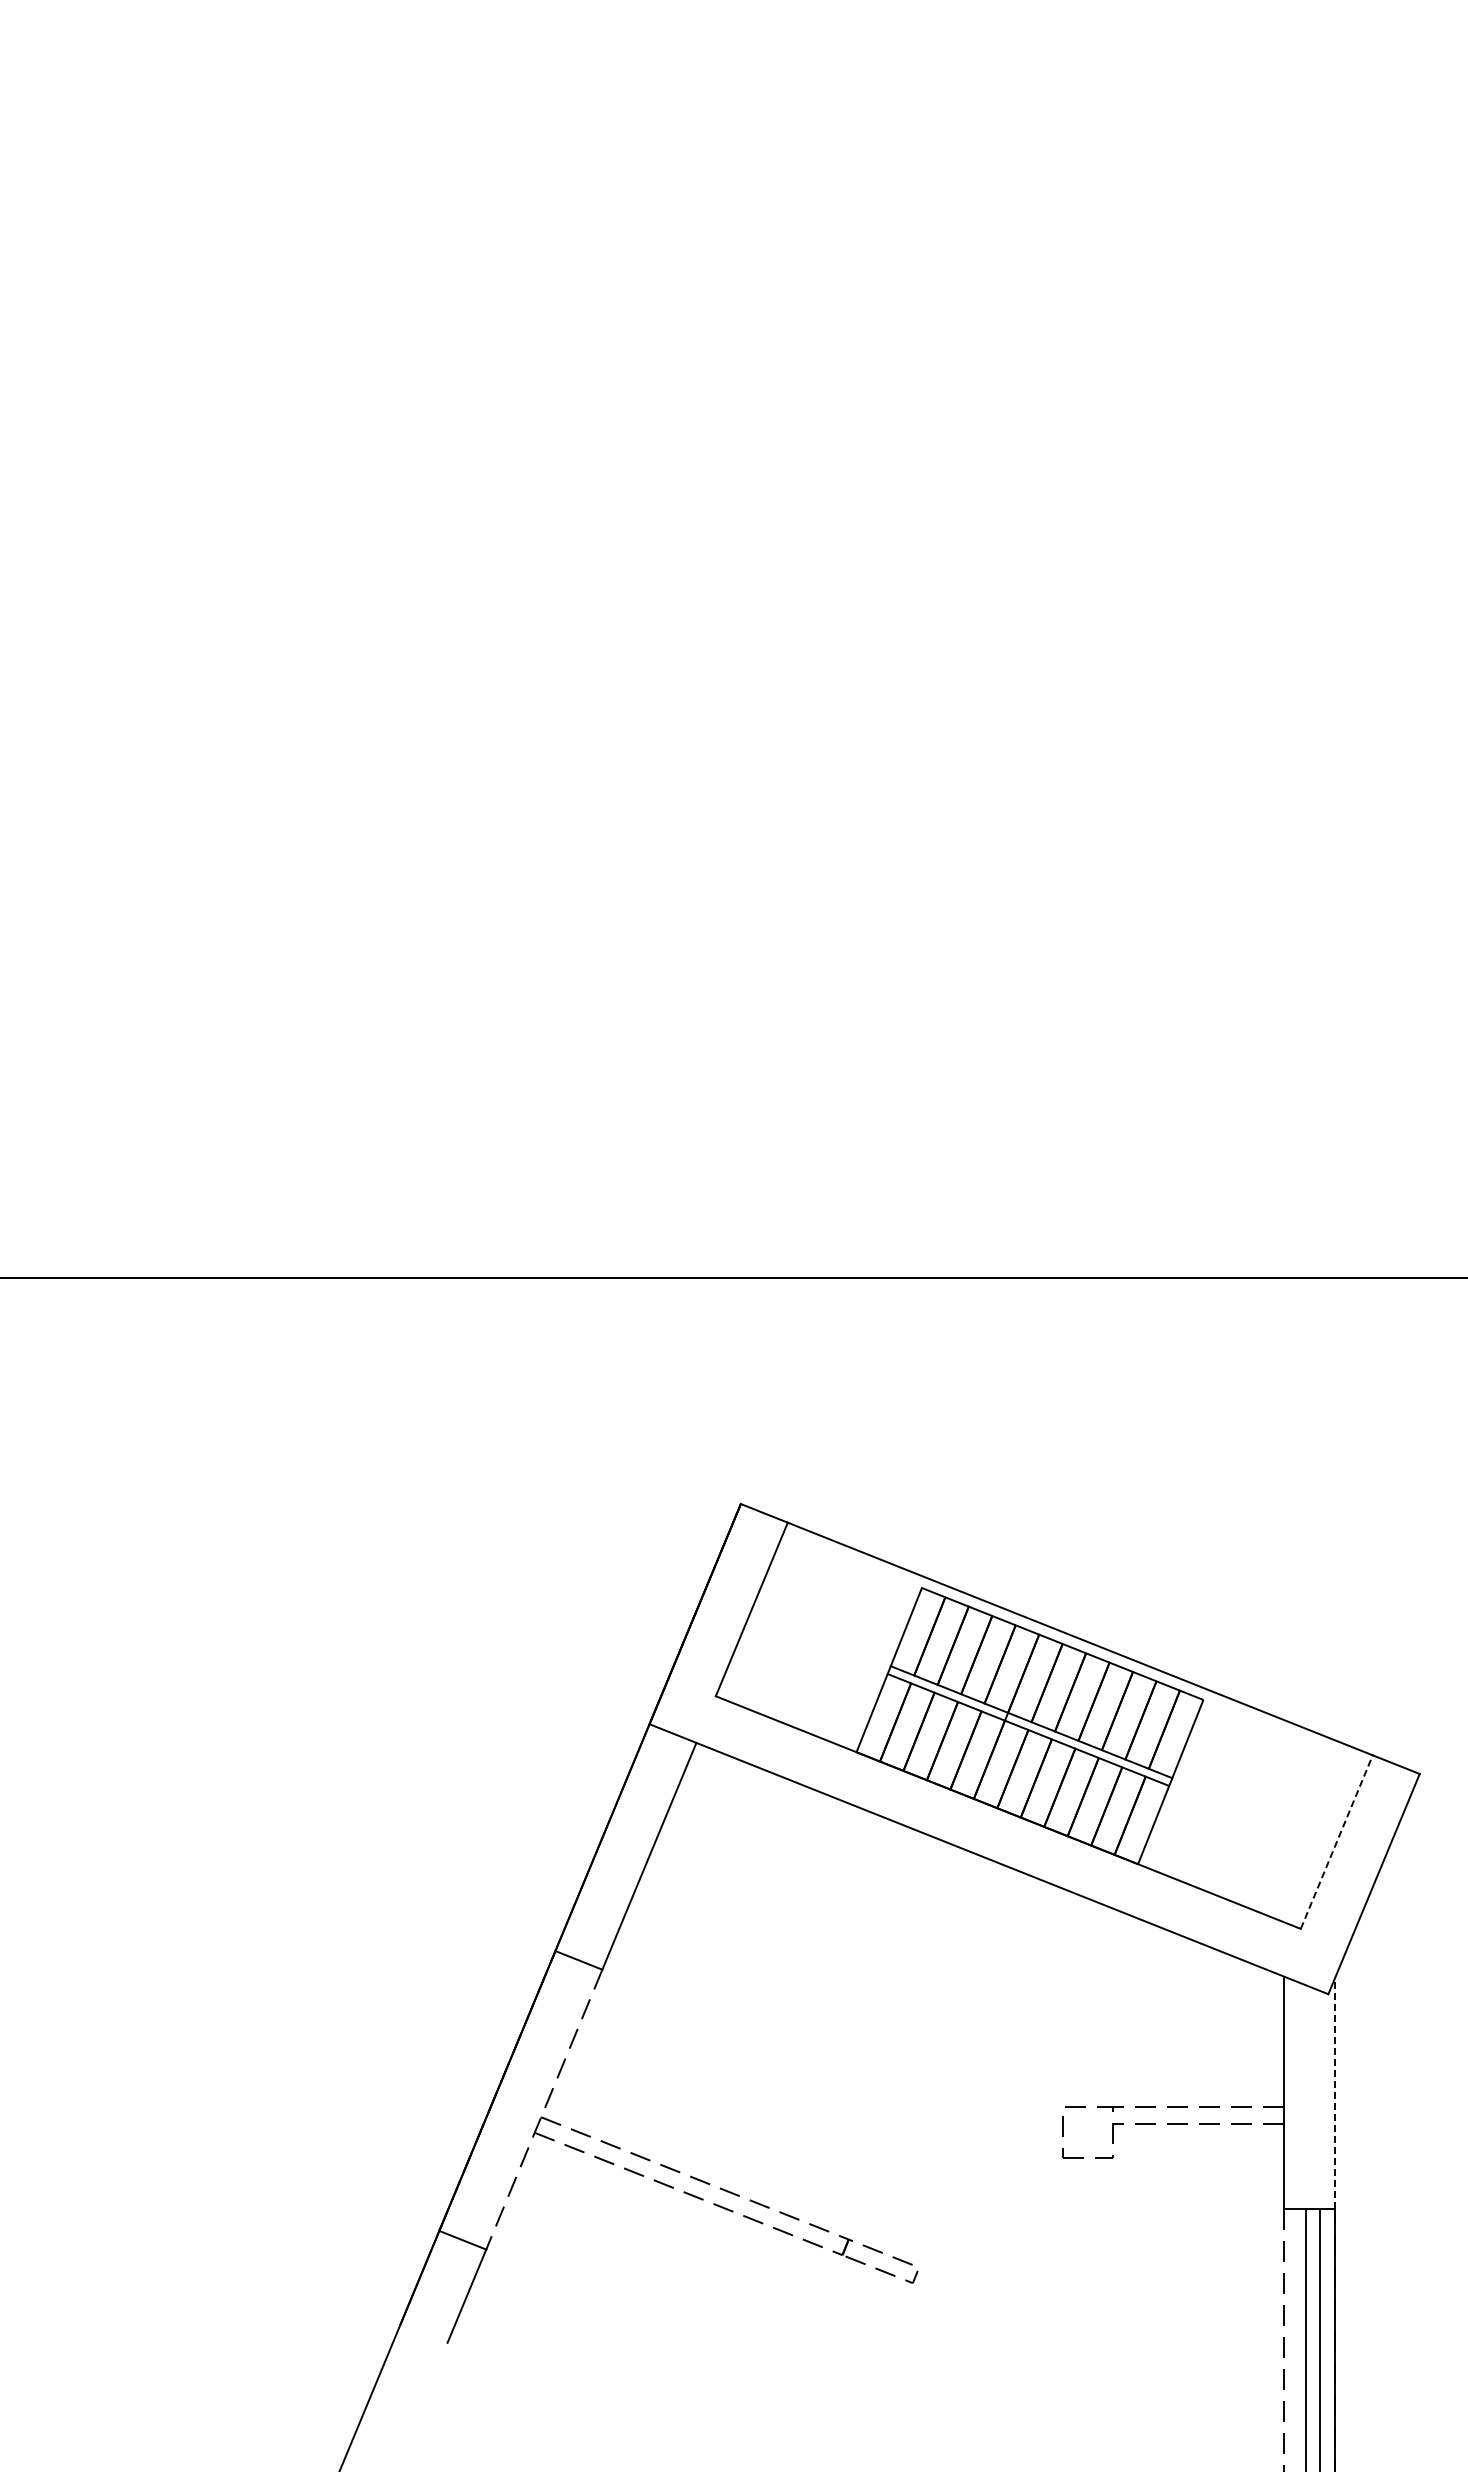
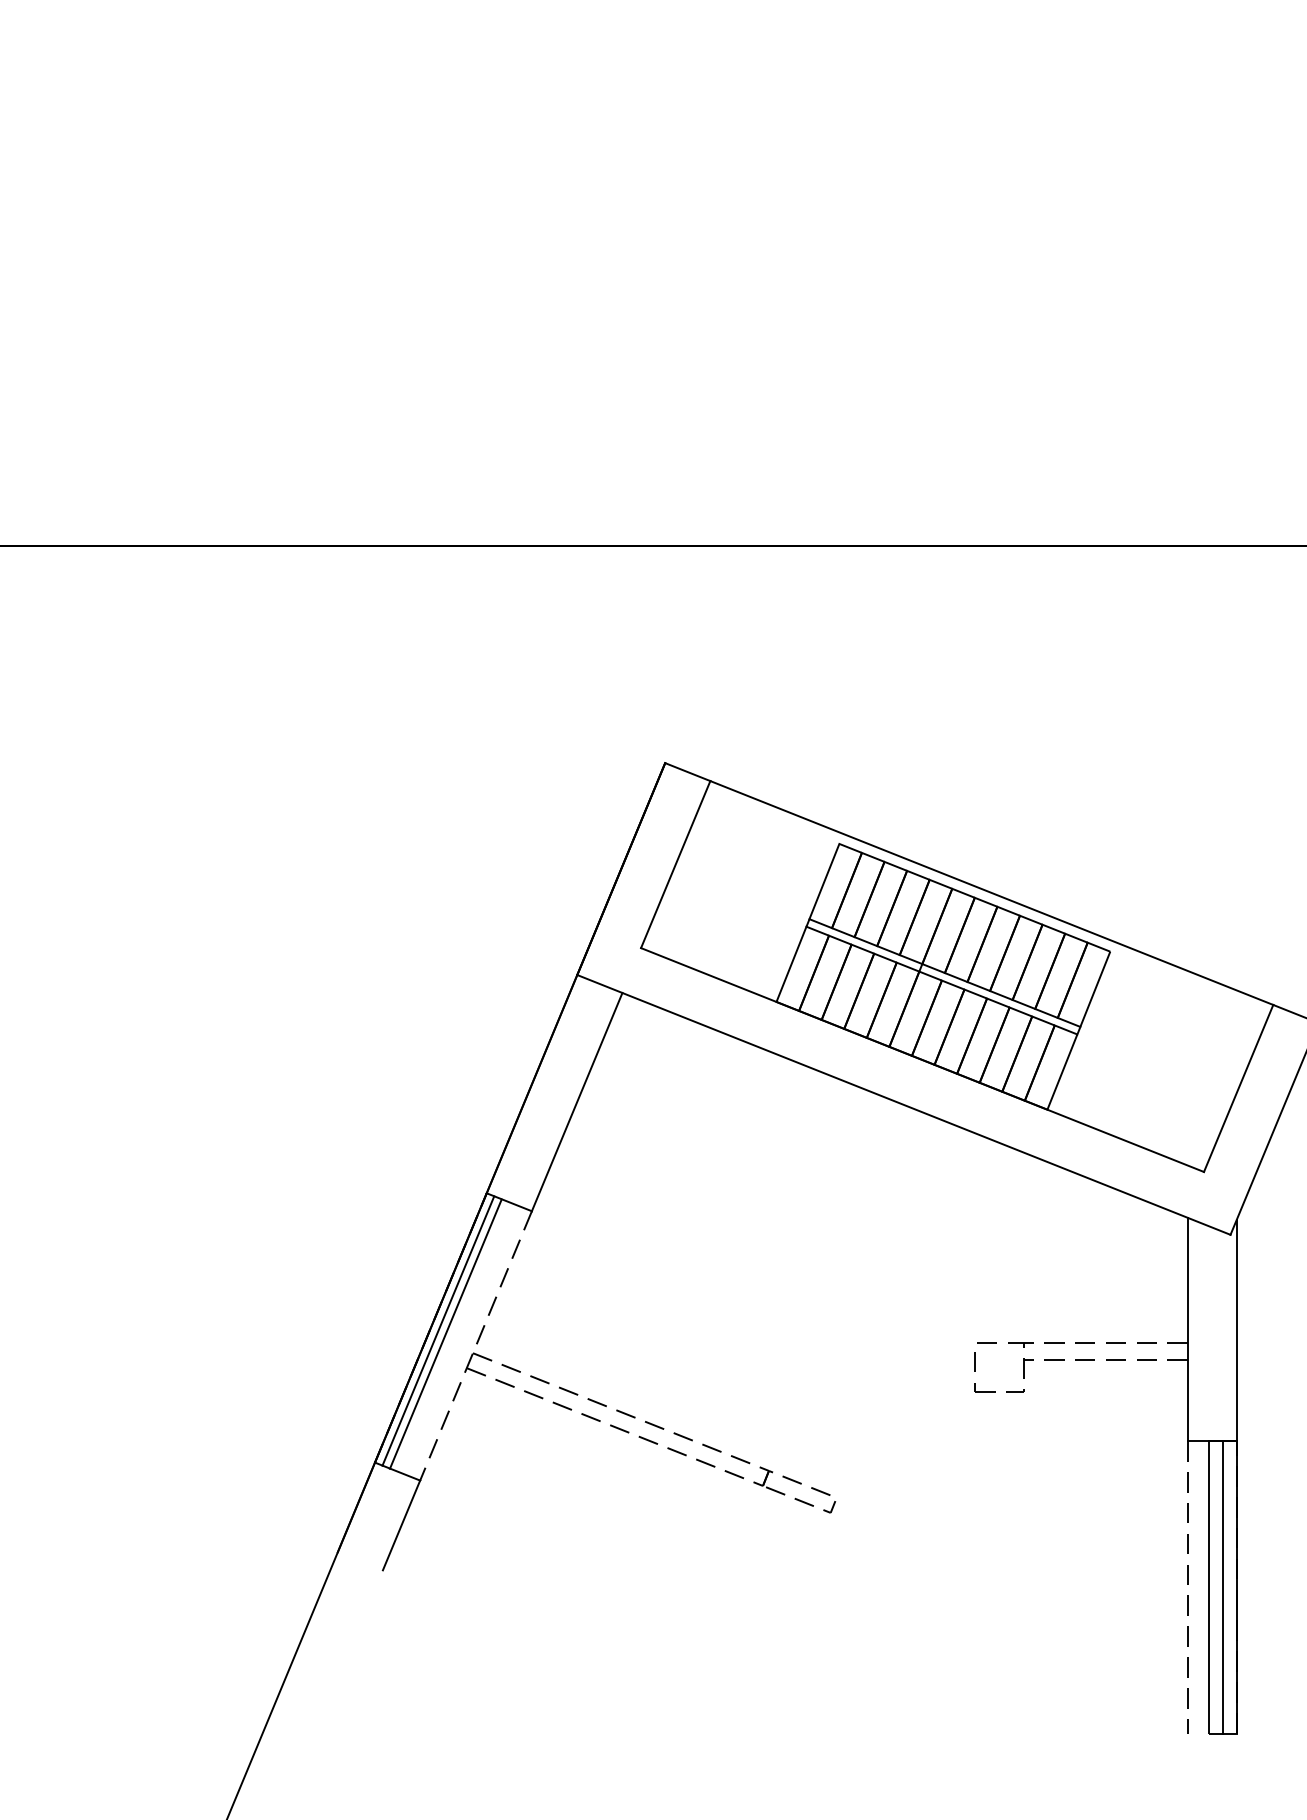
line: (1336, 1842) -> (1238, 1088), dashed -> solid
line: (1334, 2093) -> (1236, 1330), dashed -> solid
line: (505, 2094) -> (438, 1331), added
line: (512, 2097) -> (445, 1334), added

